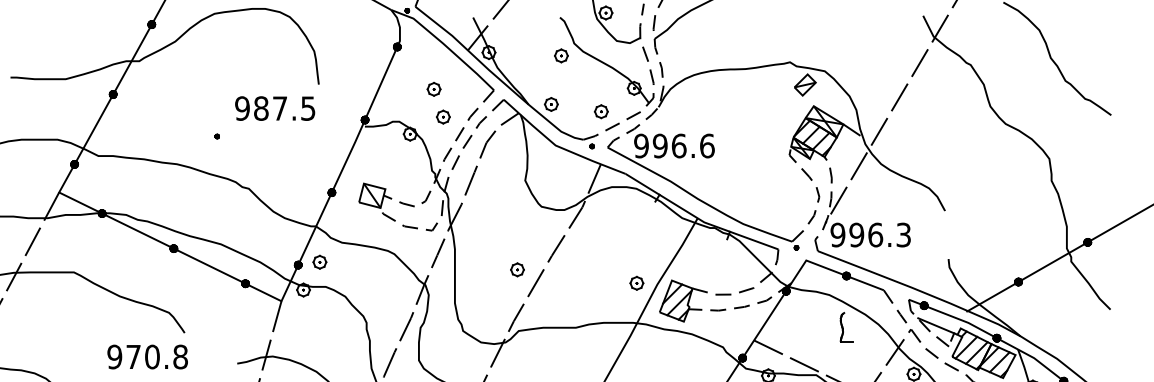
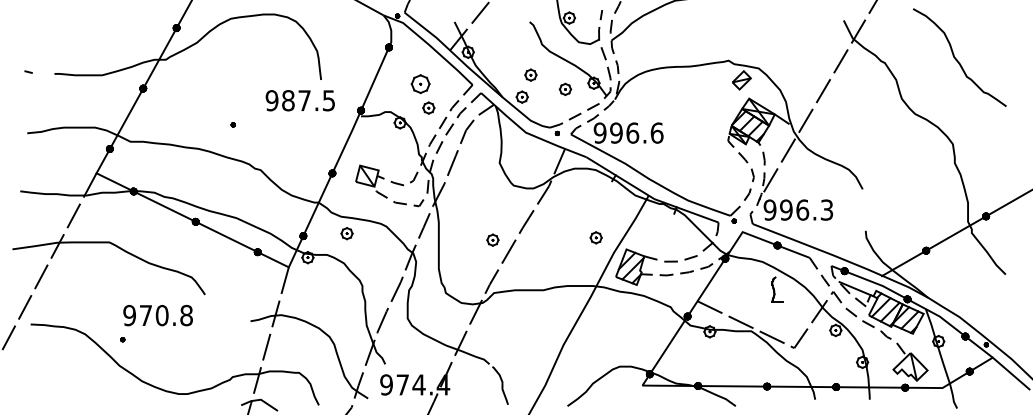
part: (560, 55) -> (530, 74), moved
part: (433, 88) -> (420, 83), size x1.6
text: (274, 108) -> (299, 100), moved
part: (601, 110) -> (565, 88), moved
part: (319, 262) -> (346, 233), moved
part: (636, 282) -> (595, 237), moved
text: (146, 356) -> (157, 315), moved

